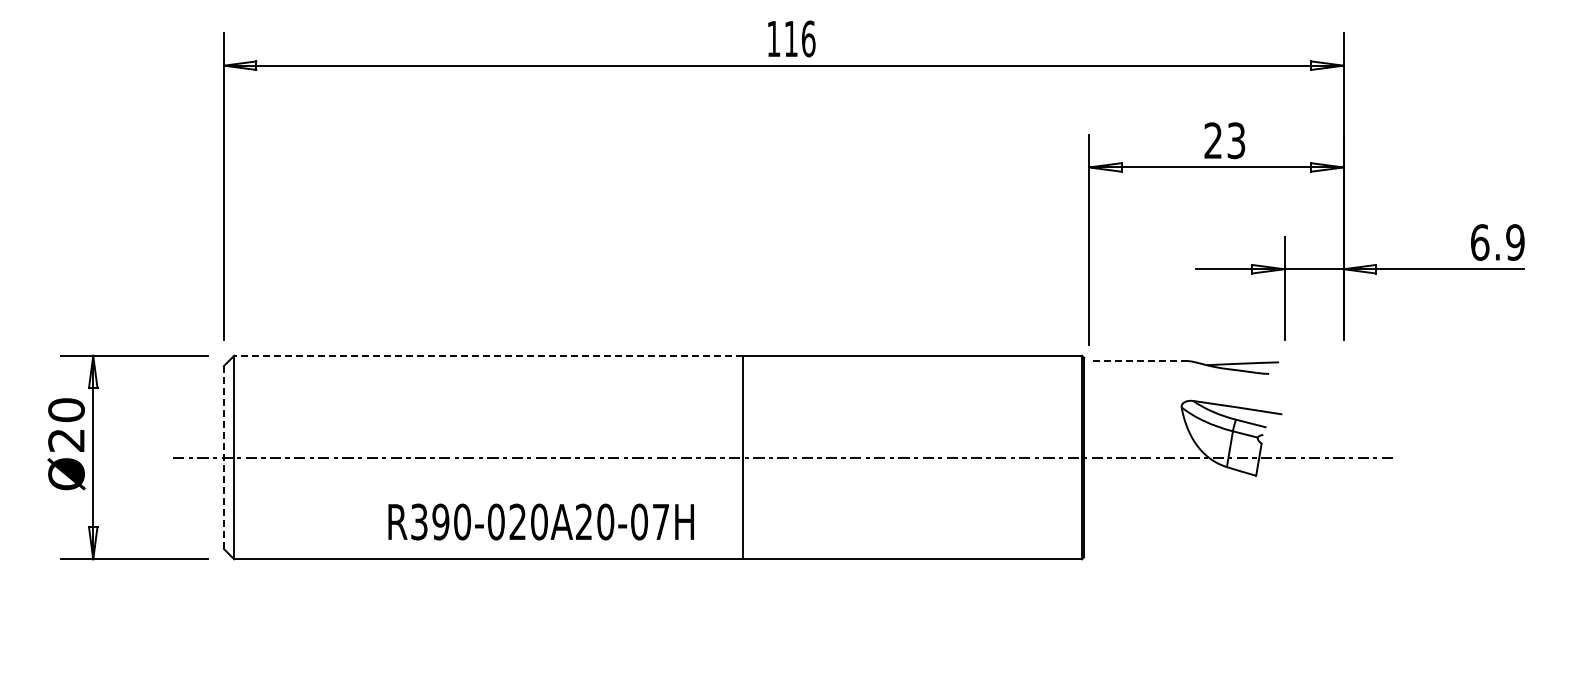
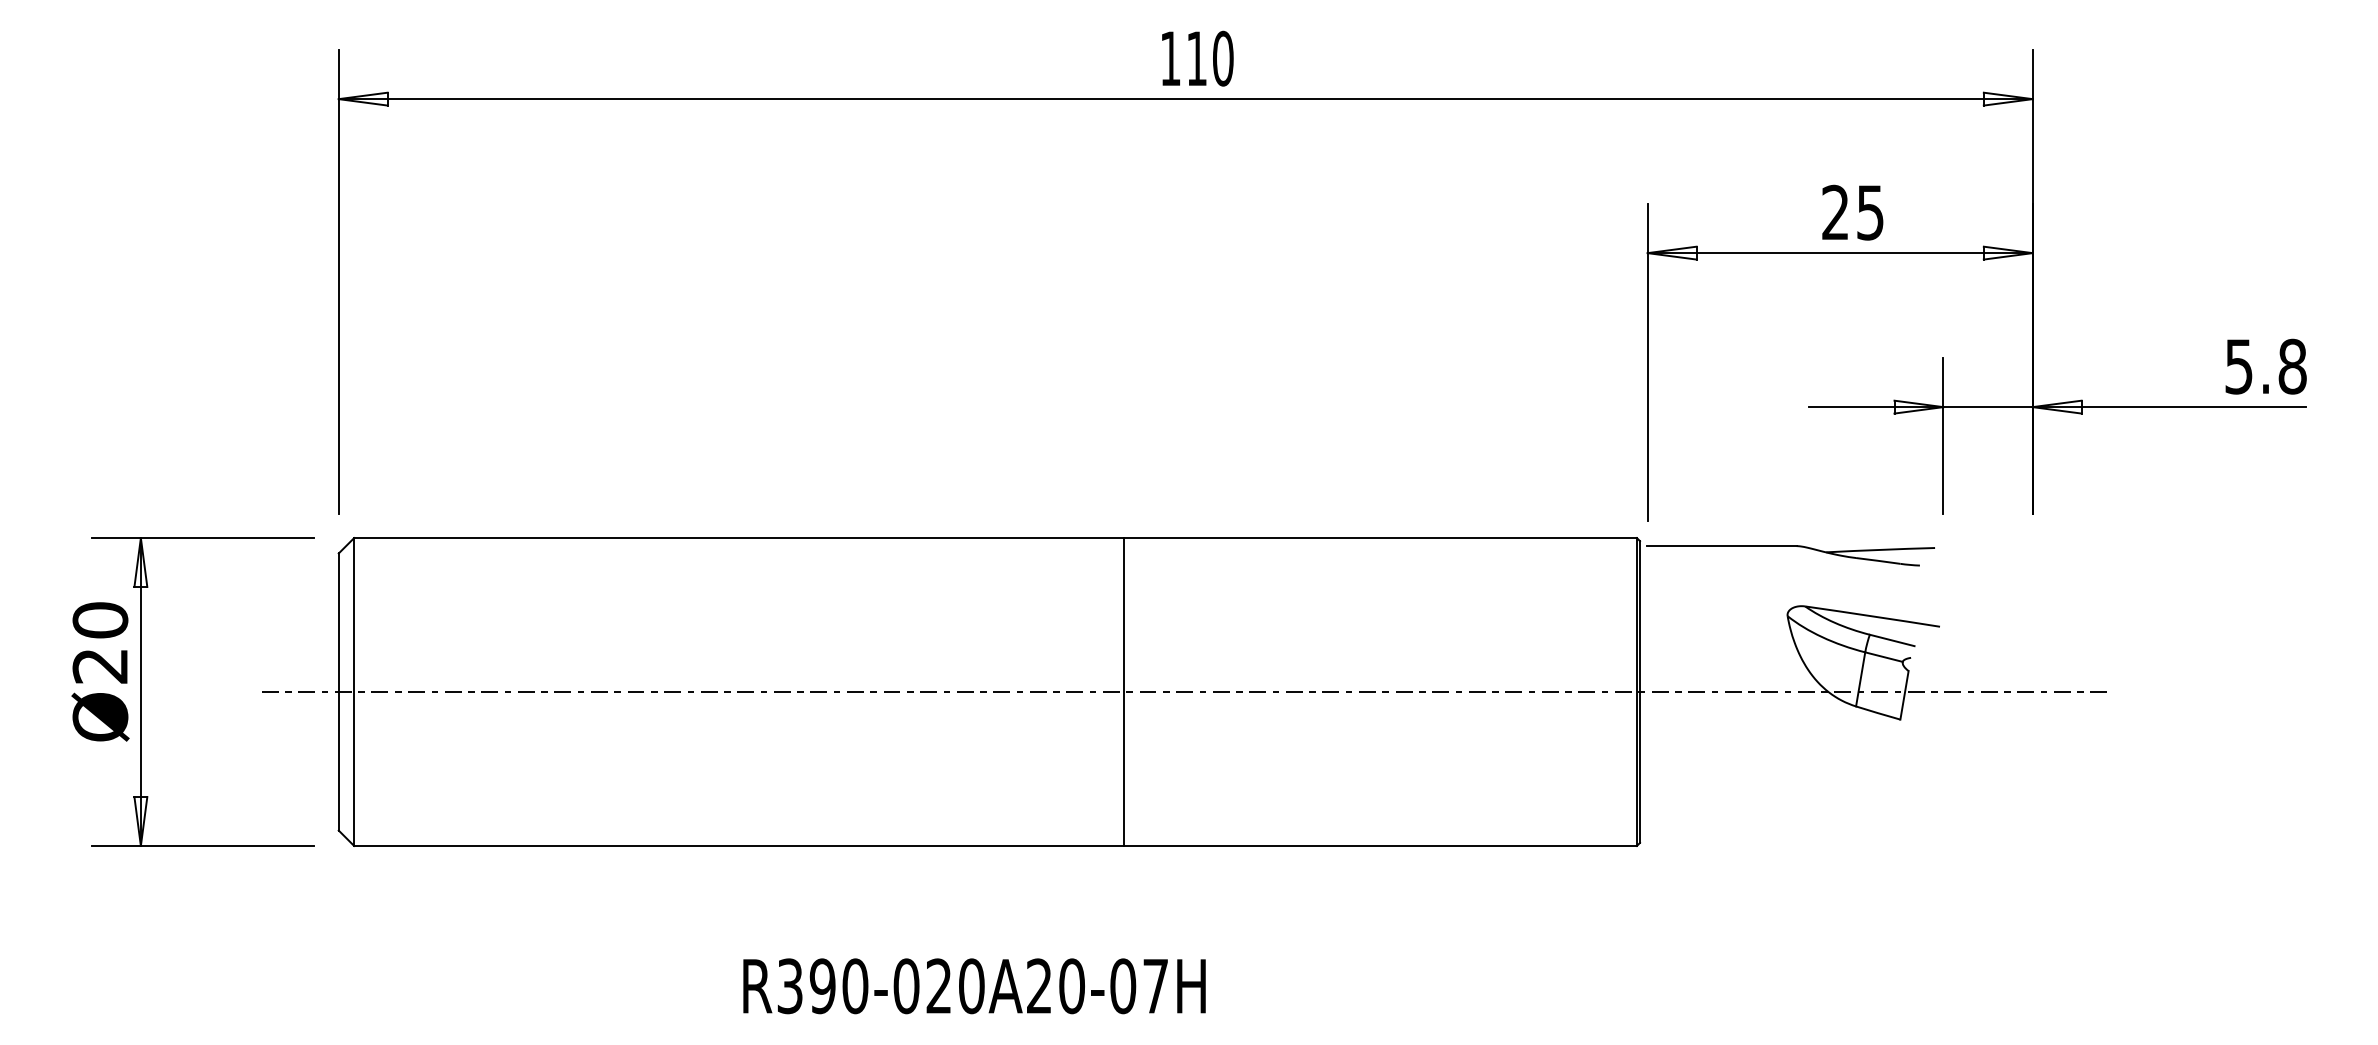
text: (808, 38) -> (1223, 58), 116 -> 110
text: (1236, 140) -> (1870, 212), 23 -> 25
text: (1497, 242) -> (2265, 366), 6.9 -> 5.8
line: (488, 355) -> (738, 537), dashed -> solid
line: (1137, 361) -> (1720, 546), dashed -> solid
line: (224, 457) -> (339, 691), dashed -> solid
text: (540, 521) -> (973, 985), moved

